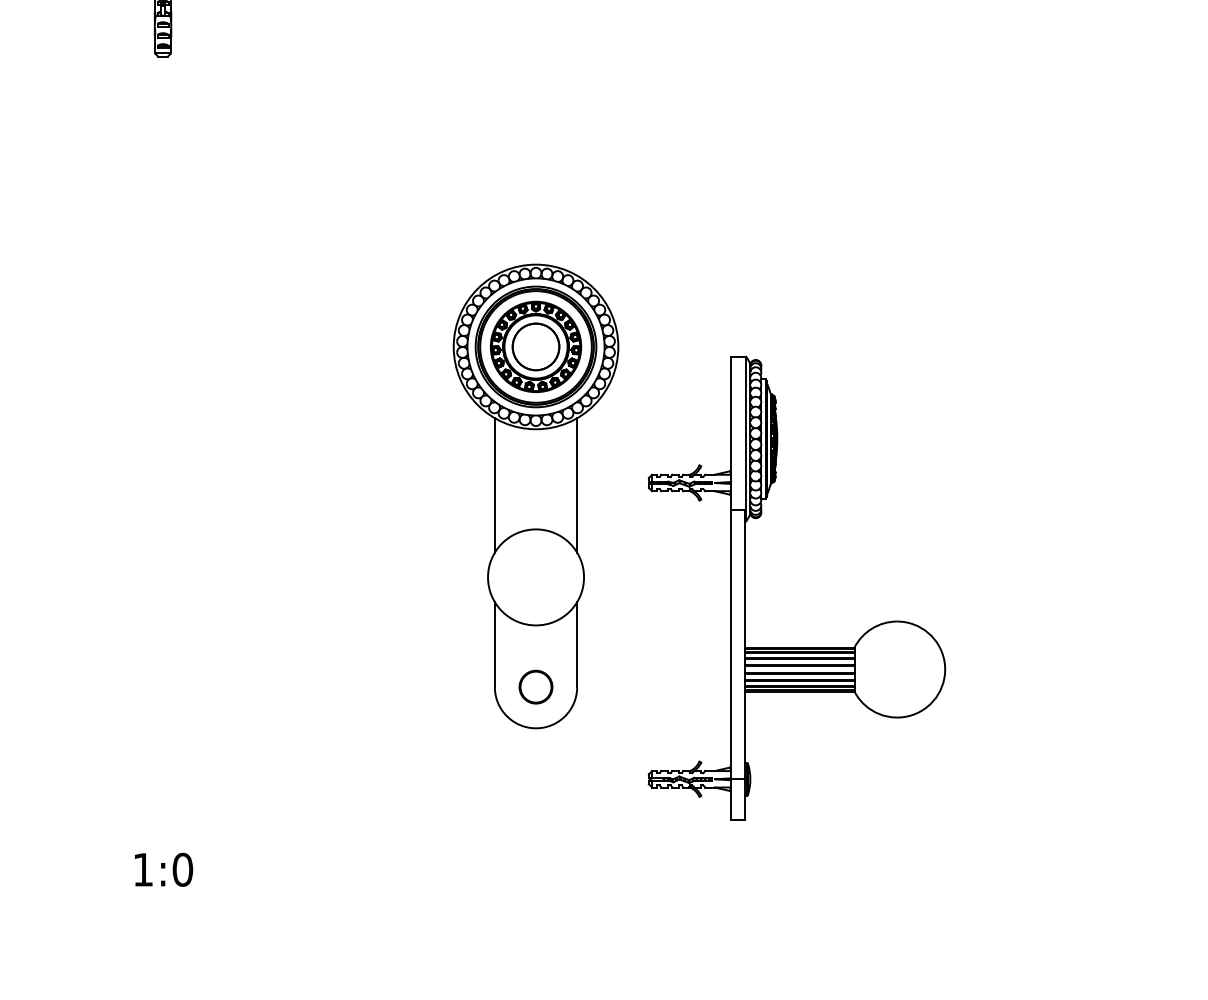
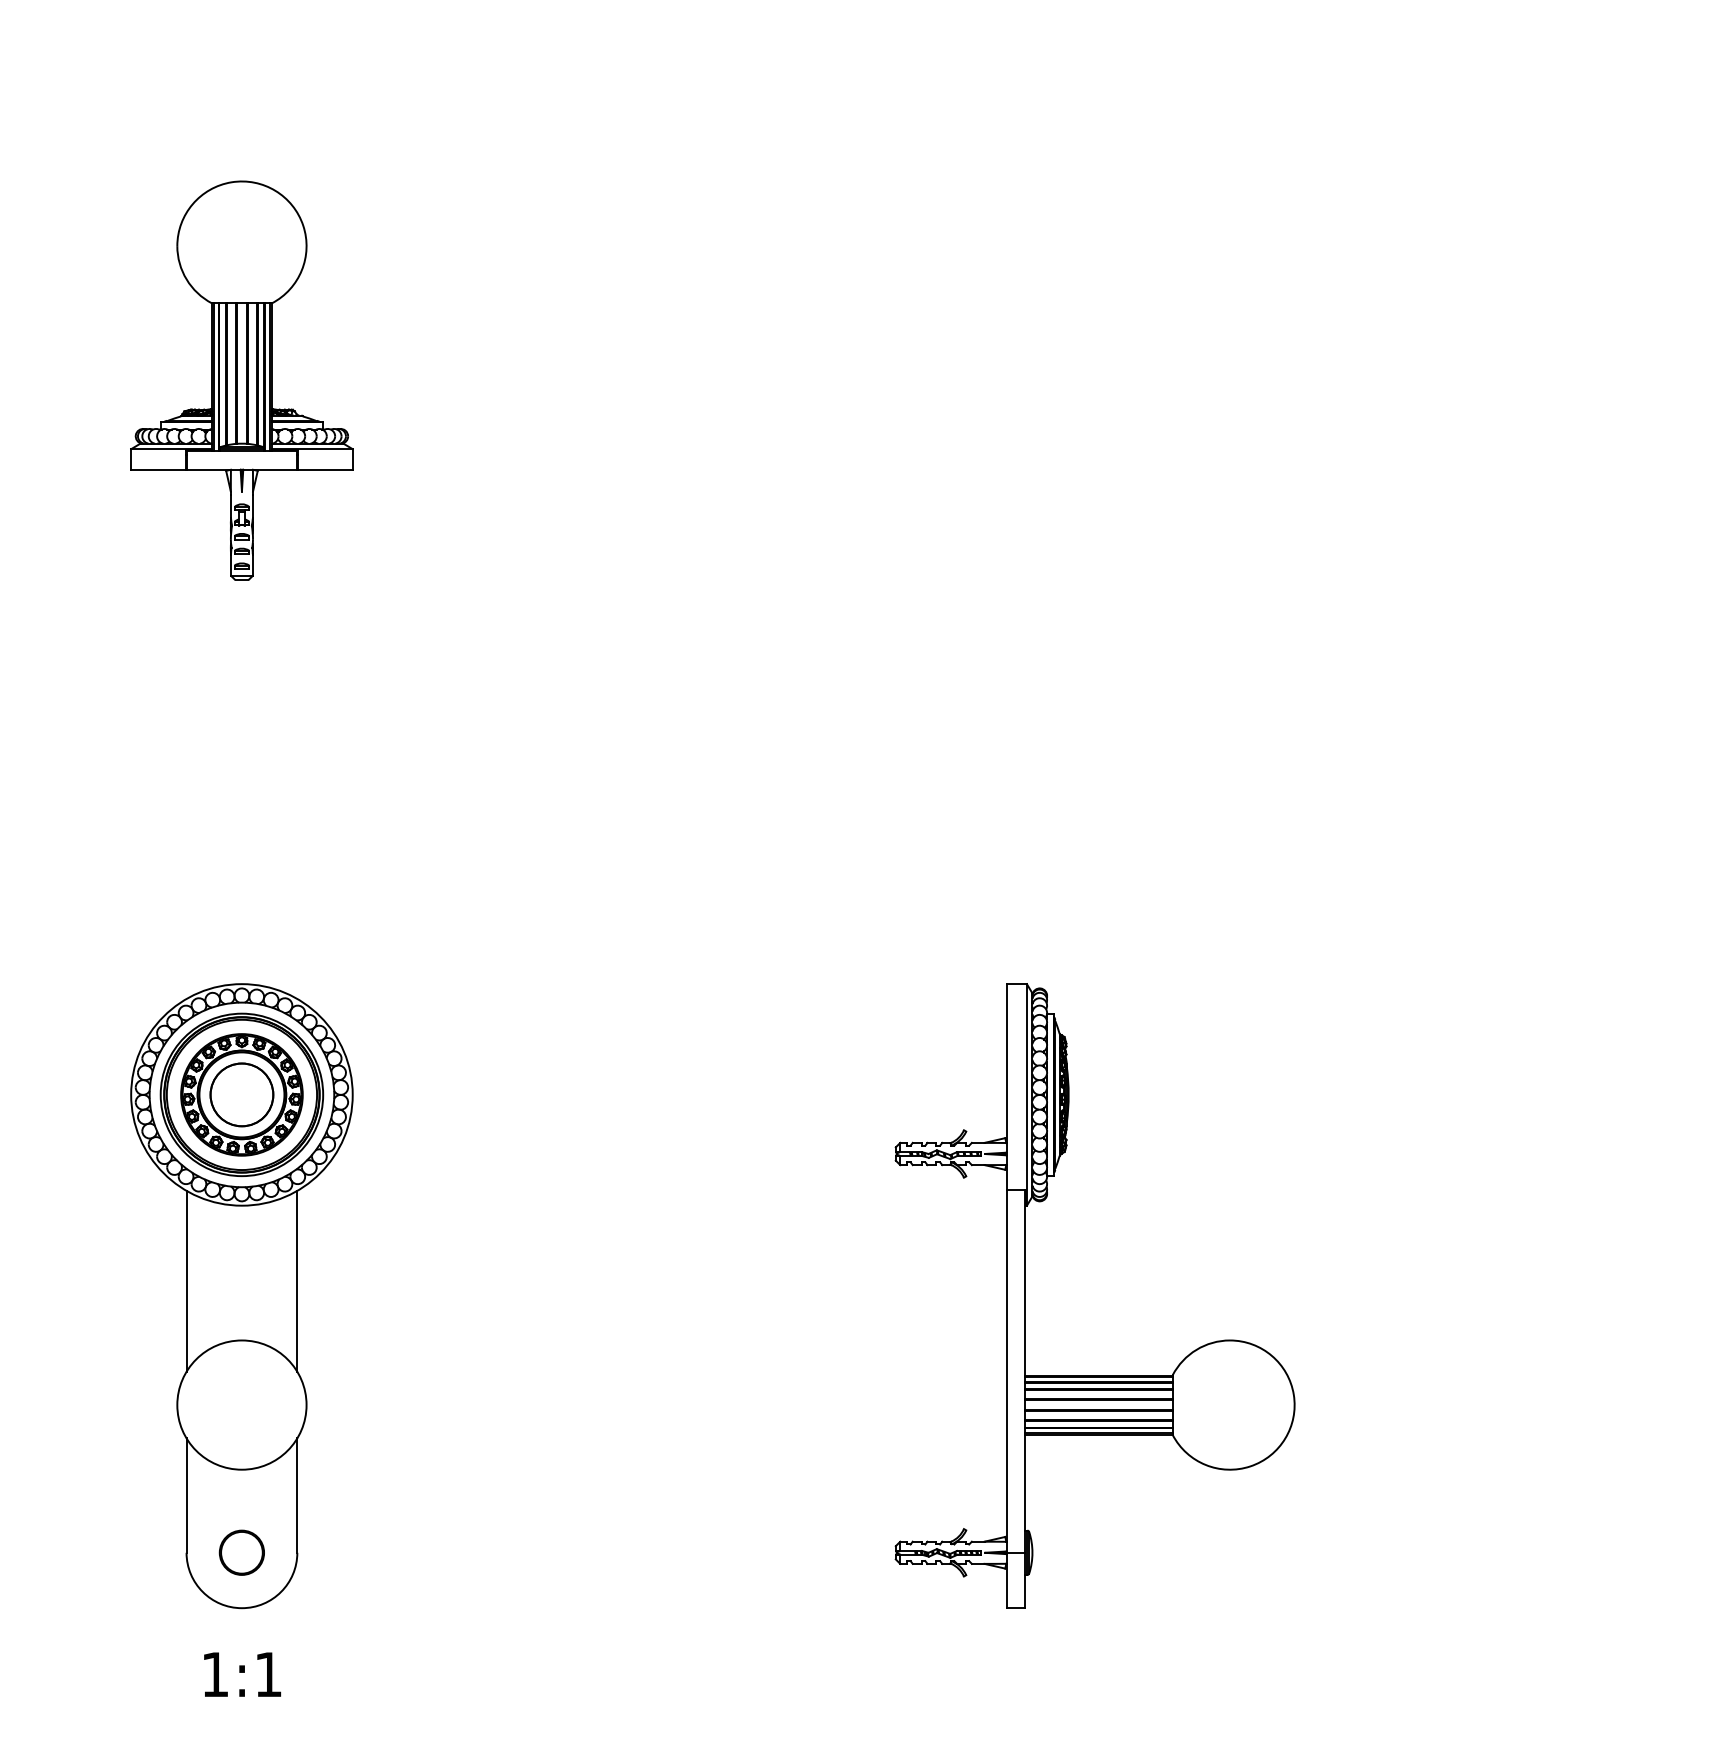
part: (535, 496) -> (241, 1296), moved
text: (182, 869) -> (268, 1674), 1:0 -> 1:1

